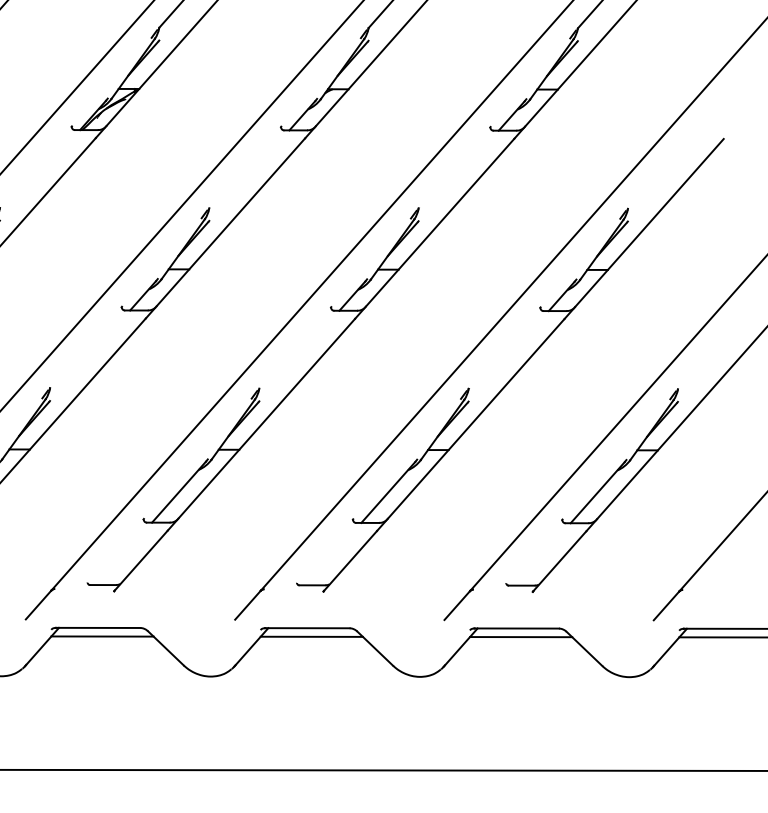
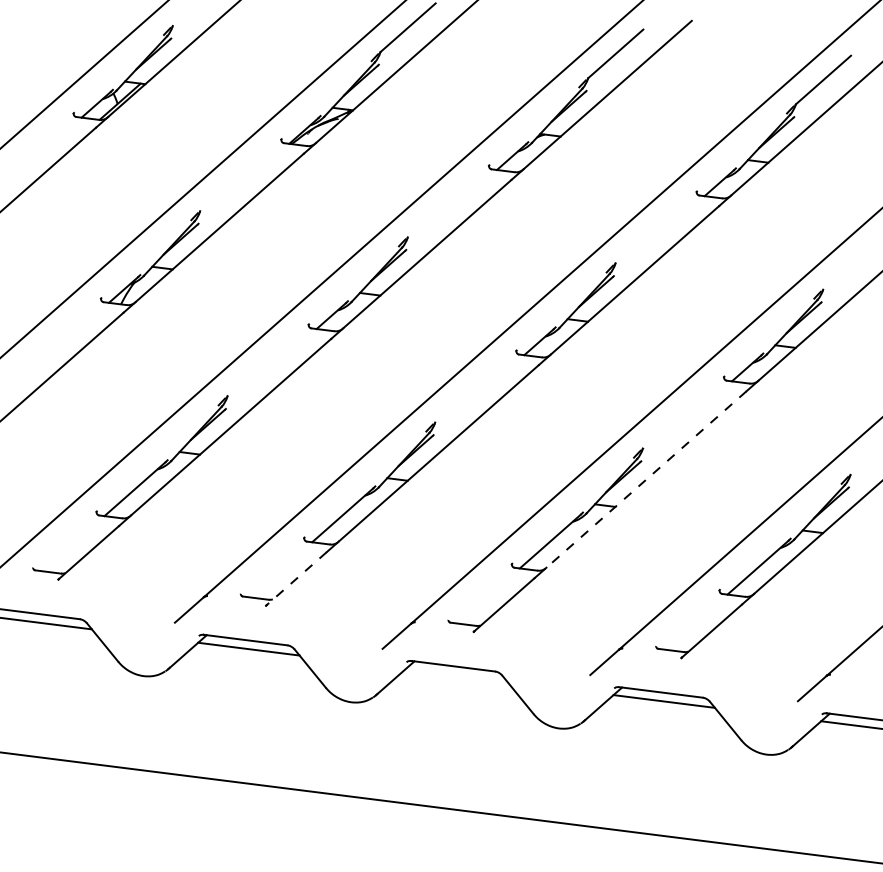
line: (476, 419) -> (646, 479), solid -> dashed
line: (141, 560) -> (296, 578), solid -> dashed
line: (311, 636) -> (456, 674), removed

